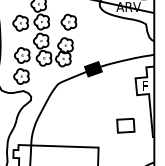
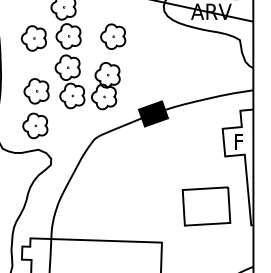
part: (125, 125) -> (206, 206), size x1.67

